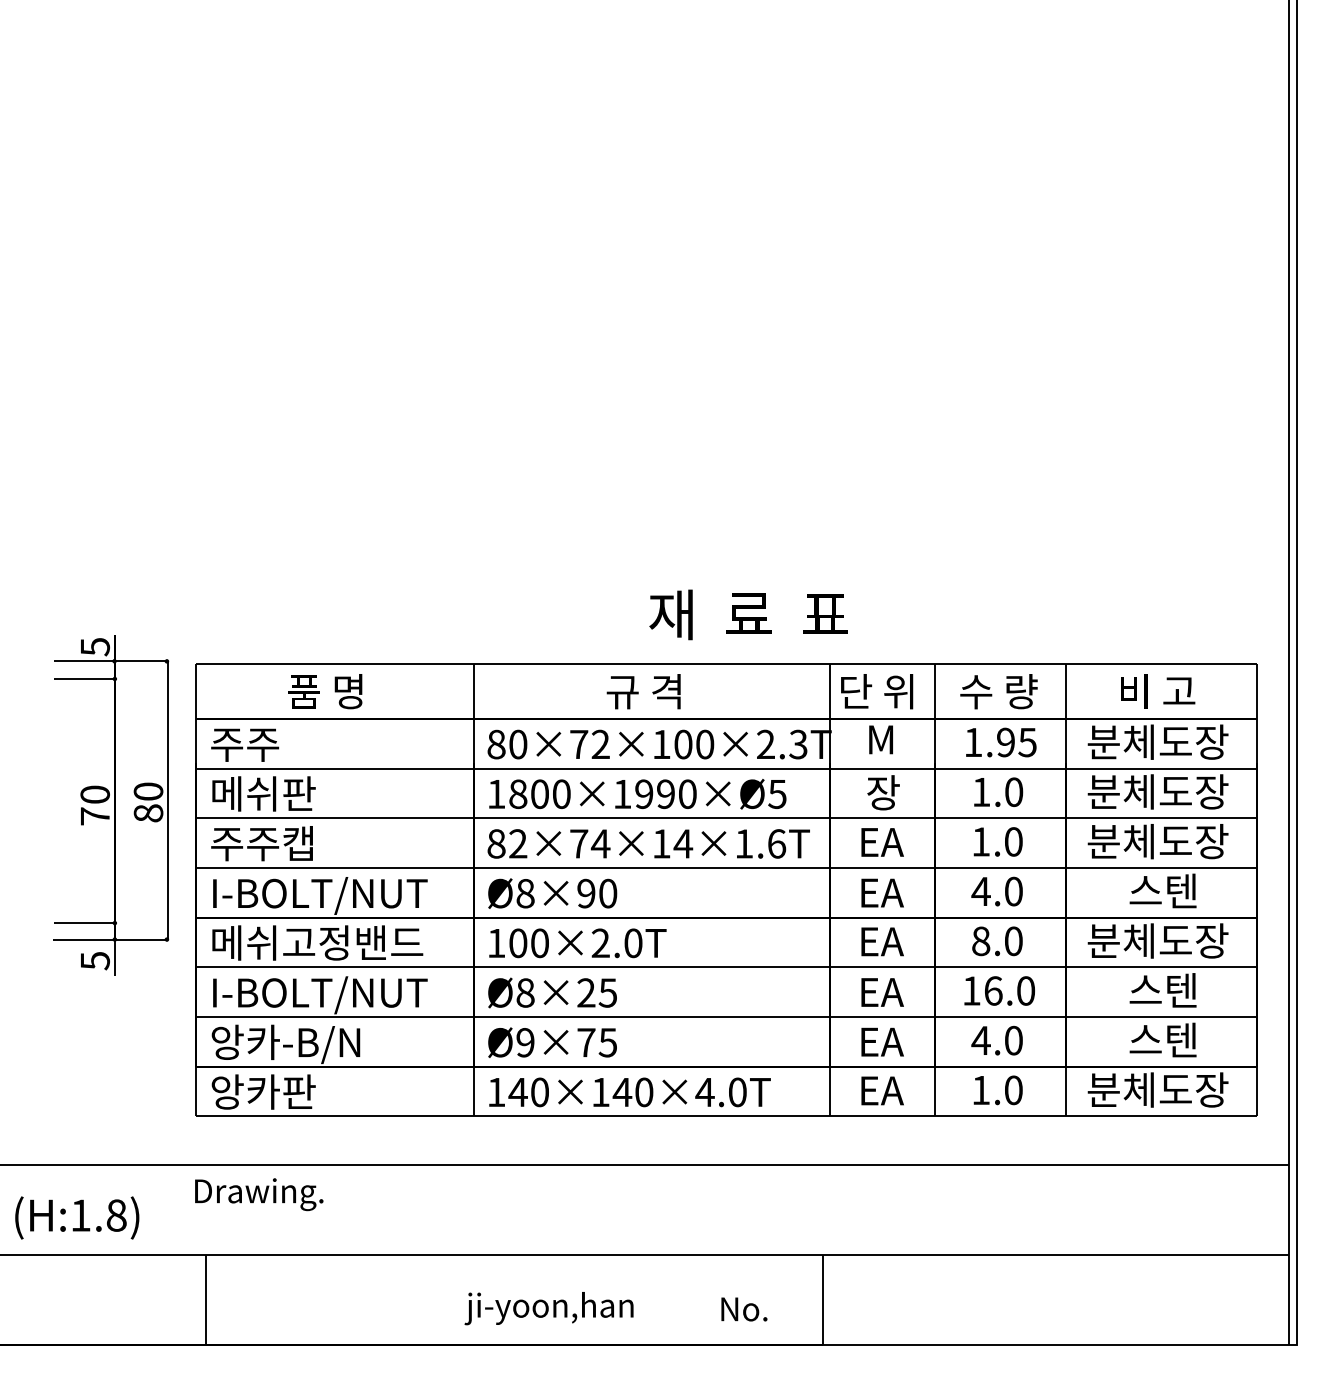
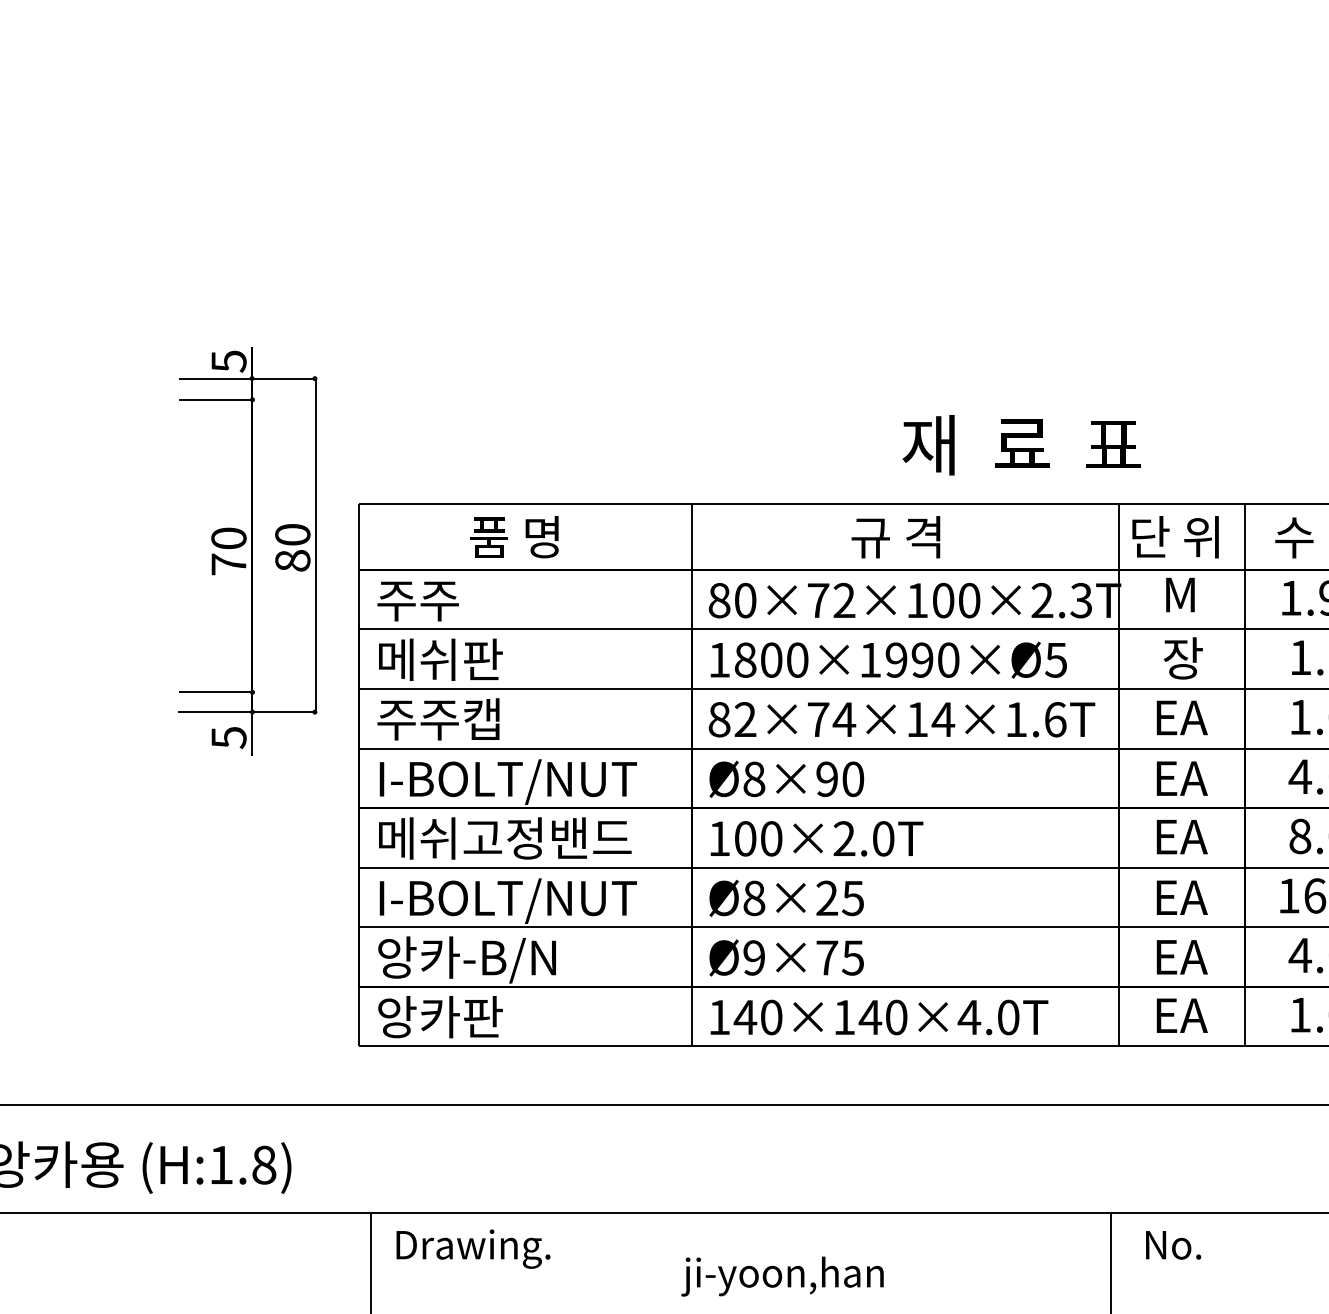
part: (111, 805) -> (248, 551), moved
text: (259, 1194) -> (473, 1248), moved
text: (744, 1309) -> (1173, 1245), moved

